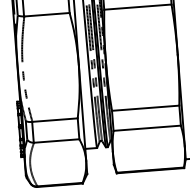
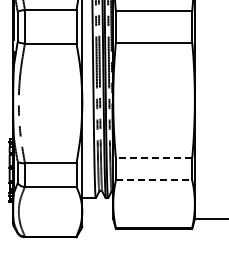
line: (145, 108) -> (153, 157), solid -> dashed
line: (147, 128) -> (154, 180), solid -> dashed

